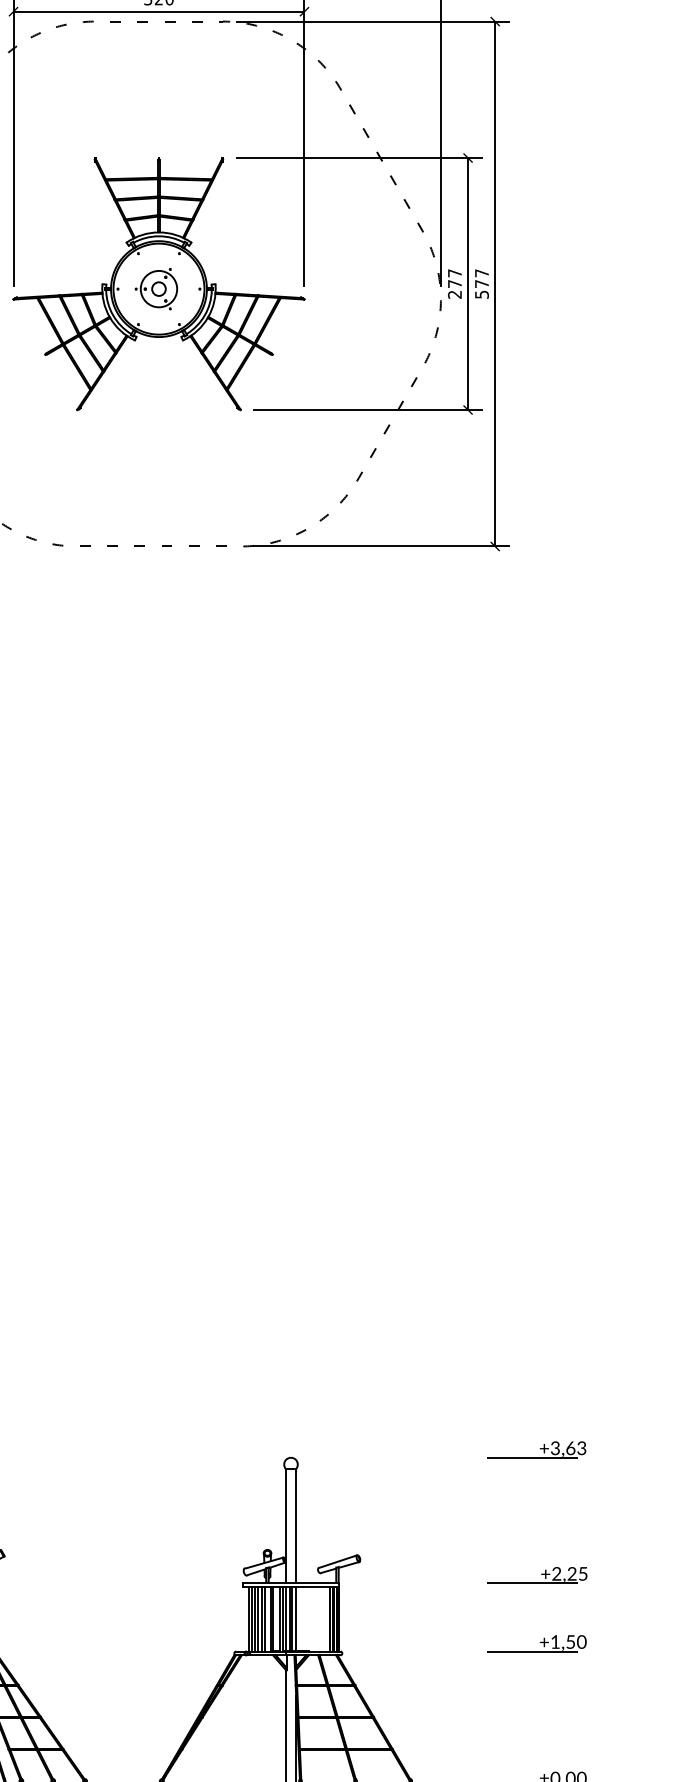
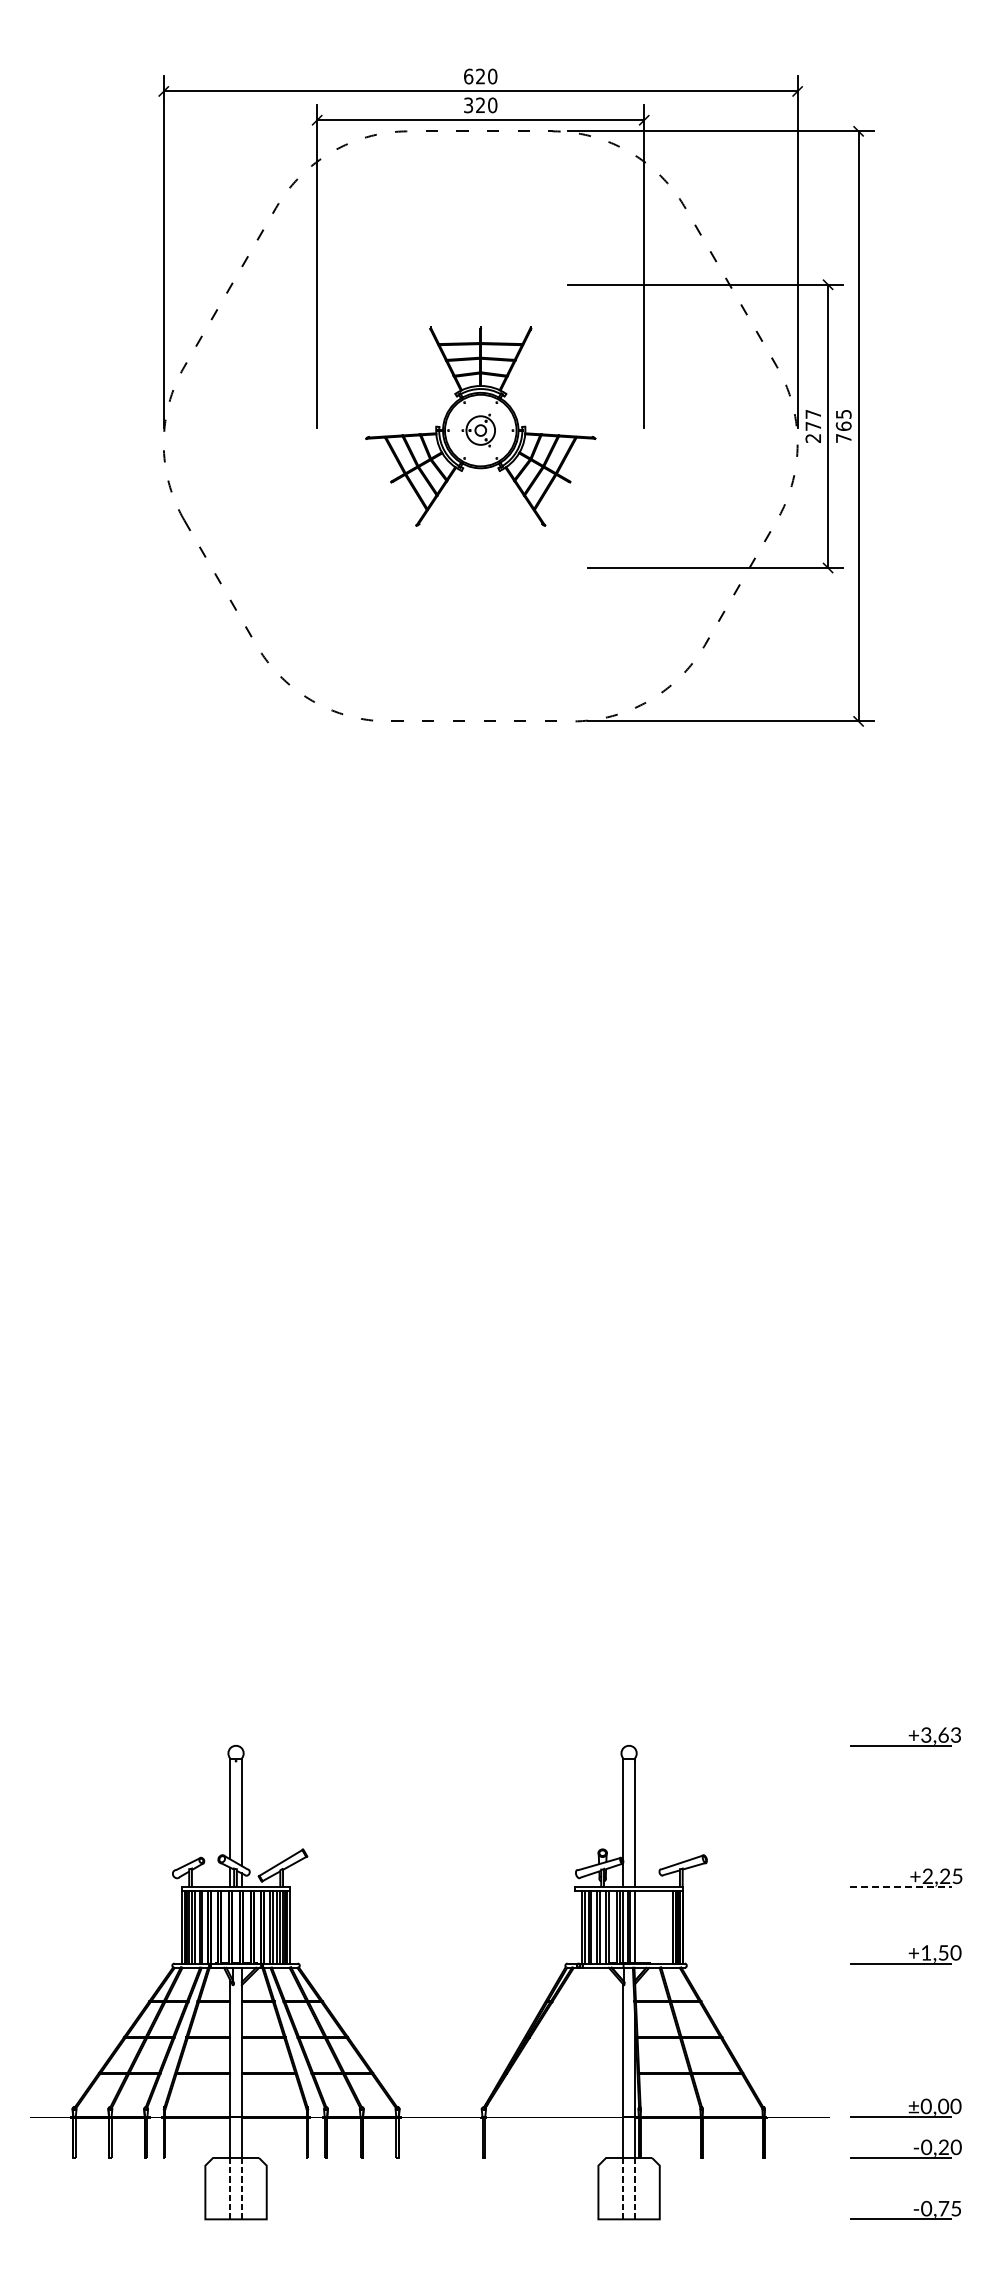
part: (158, 284) -> (480, 426), size x0.7
text: (481, 284) -> (843, 426), 577 -> 765
line: (533, 1583) -> (901, 1887), solid -> dashed

